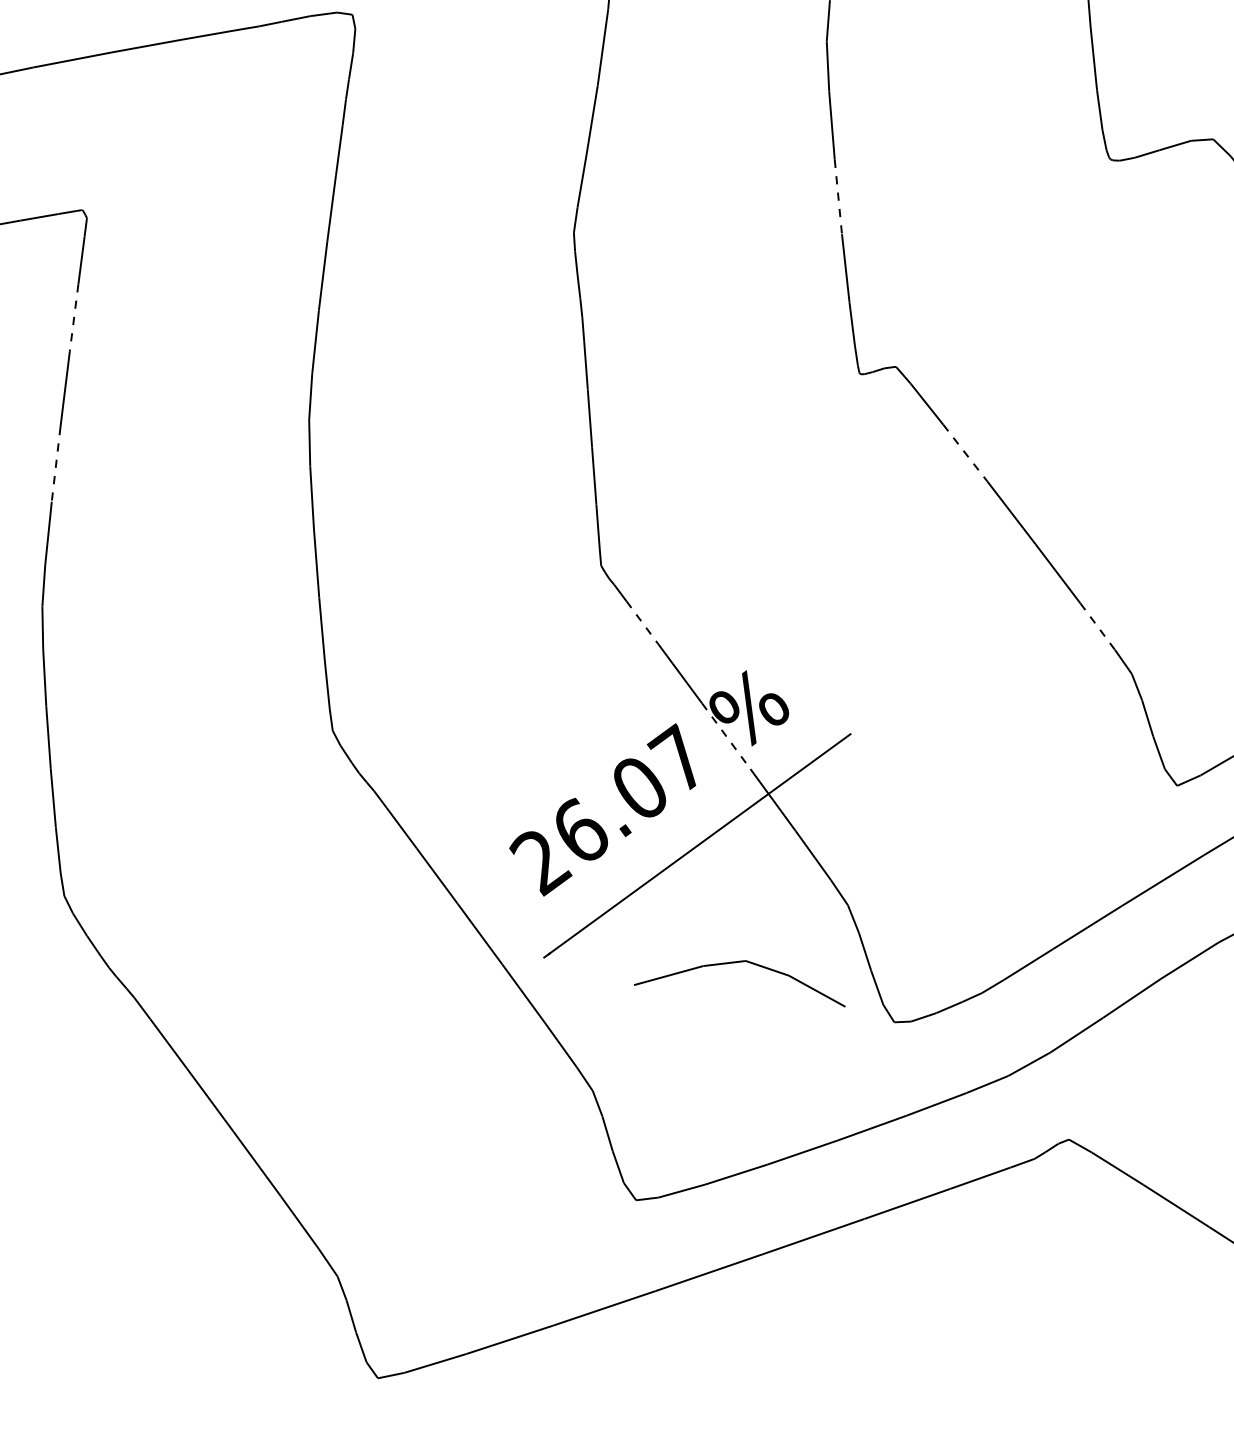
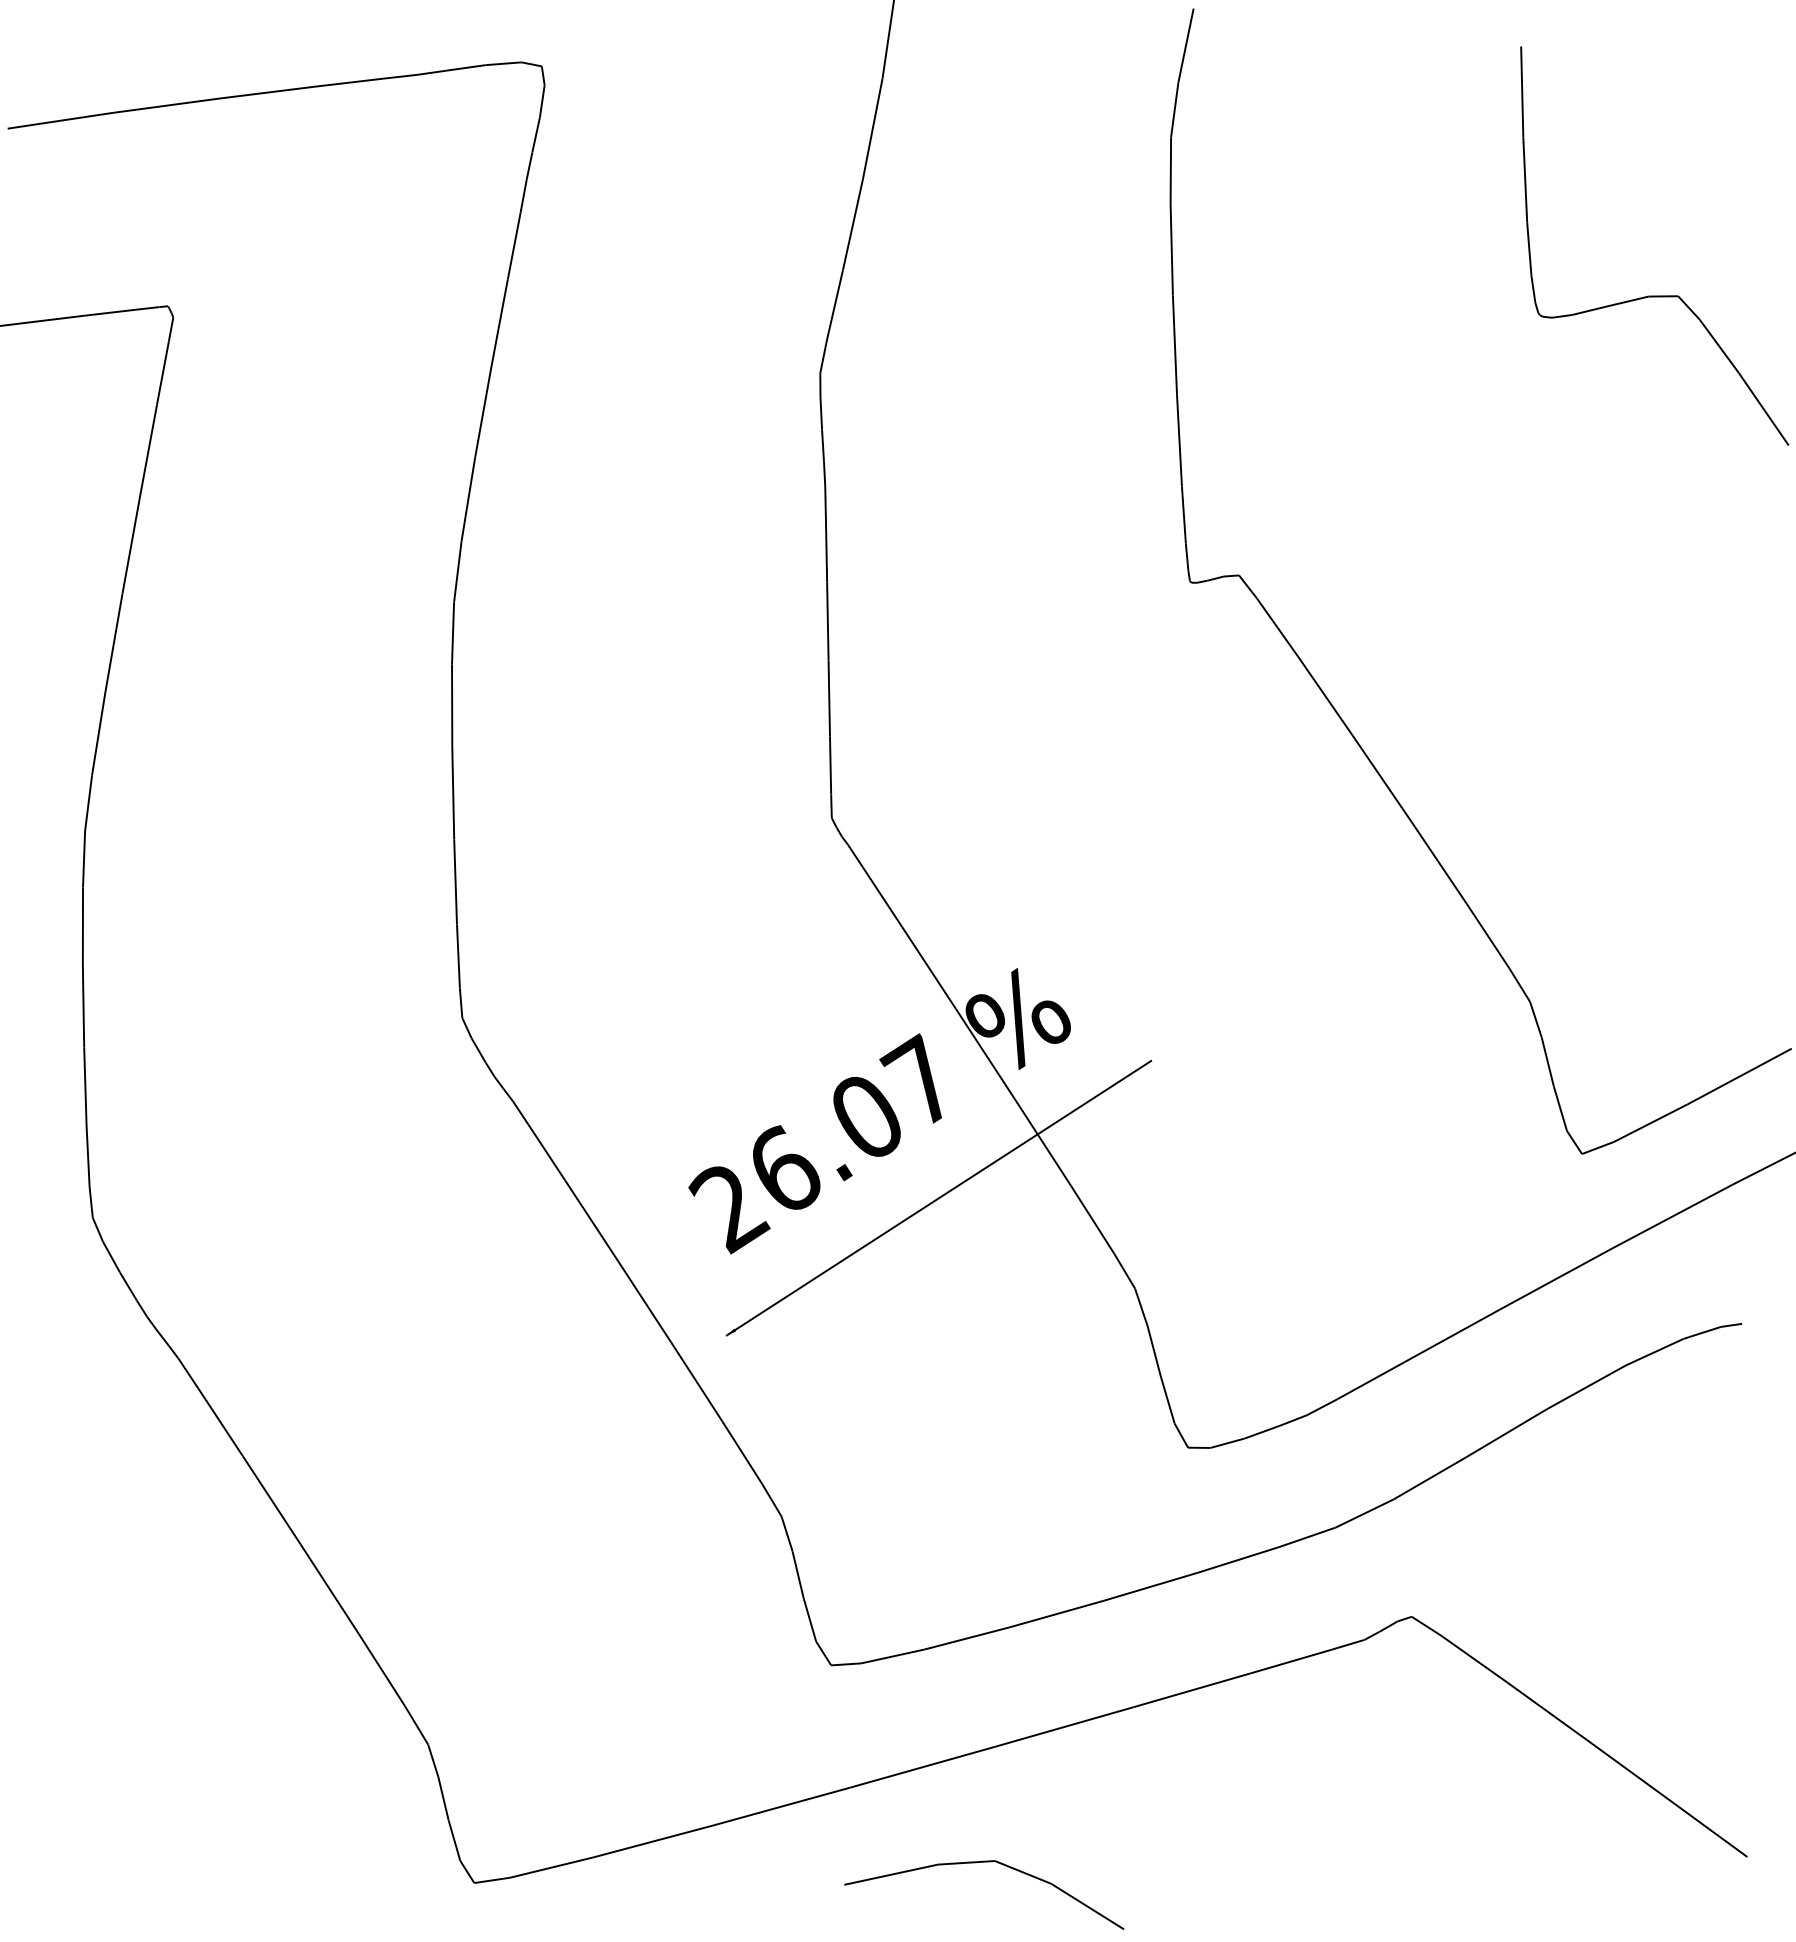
line: (838, 197) -> (1174, 345), dashed -> solid
line: (73, 317) -> (148, 448), dashed -> solid
line: (965, 453) -> (1324, 695), dashed -> solid
line: (55, 464) -> (113, 643), dashed -> solid
line: (642, 623) -> (882, 897), dashed -> solid
line: (1097, 626) -> (1488, 936), dashed -> solid
line: (726, 736) -> (985, 1054), dashed -> solid
part: (738, 962) -> (984, 1862), moved

